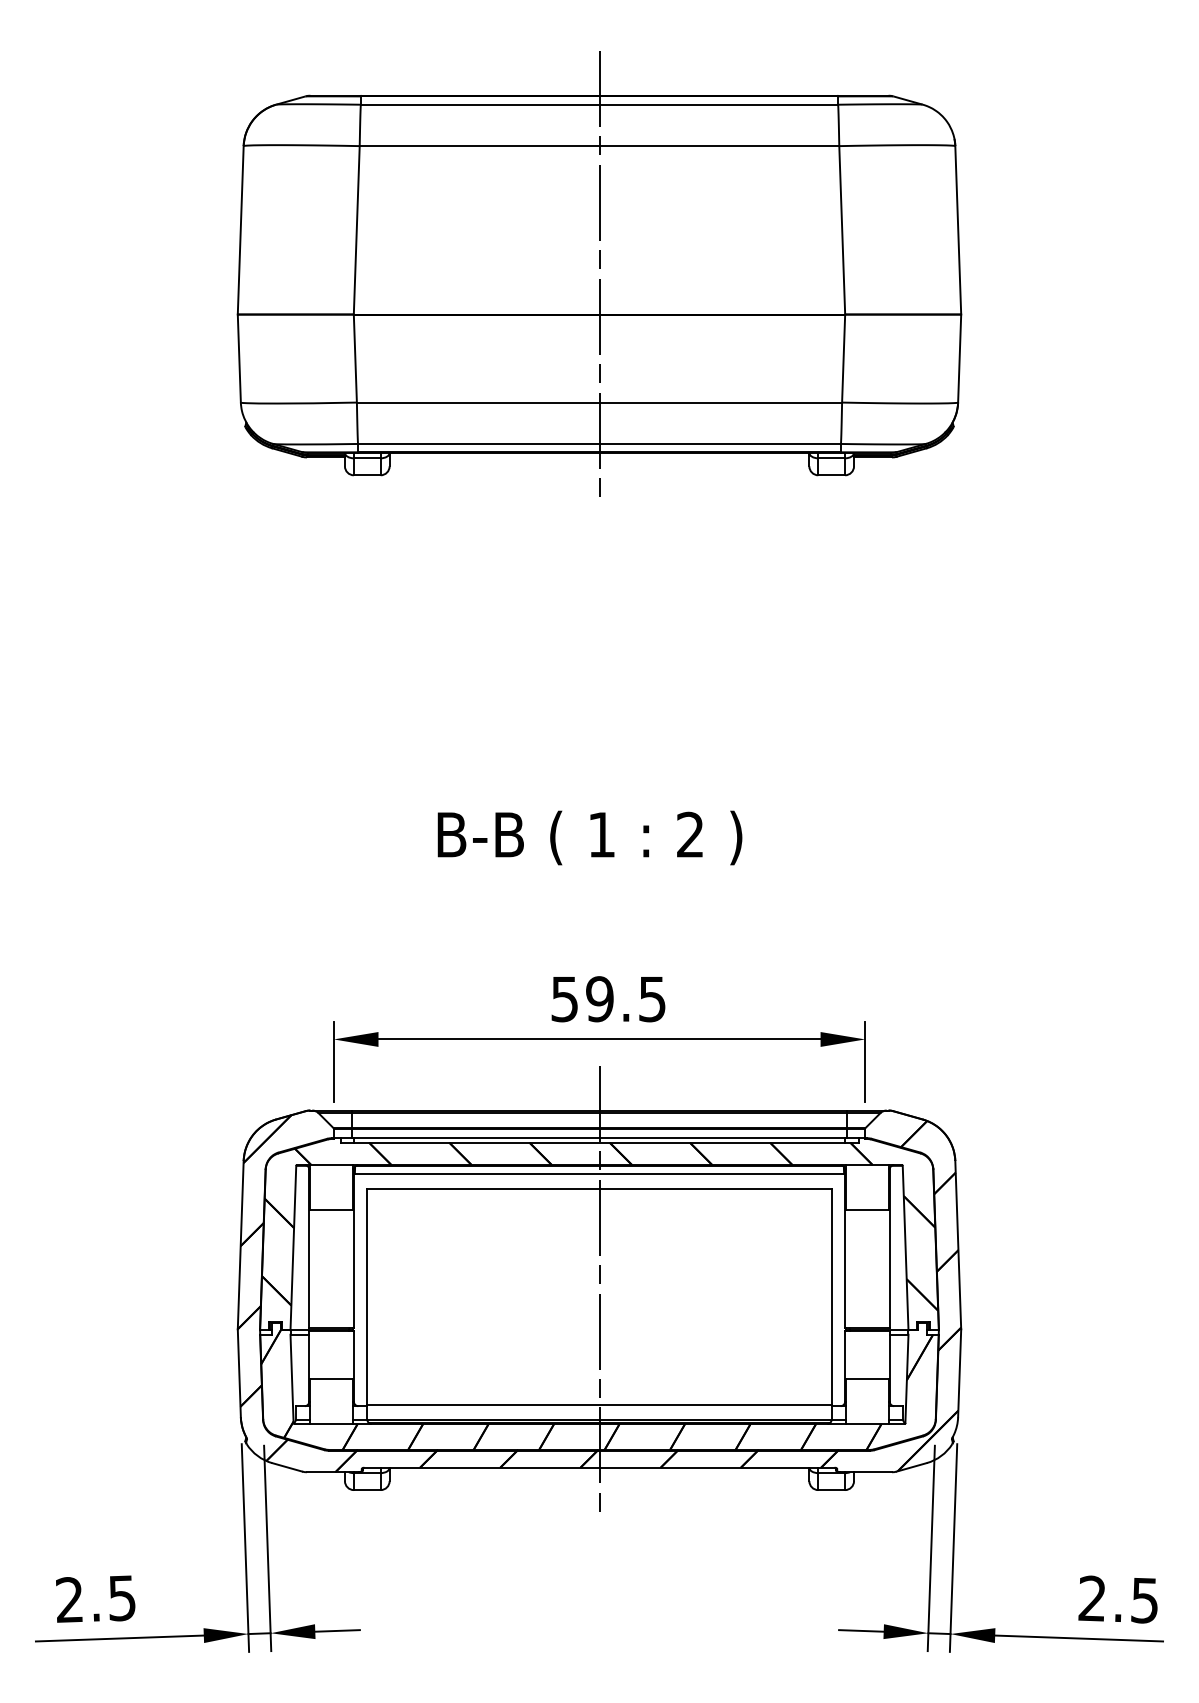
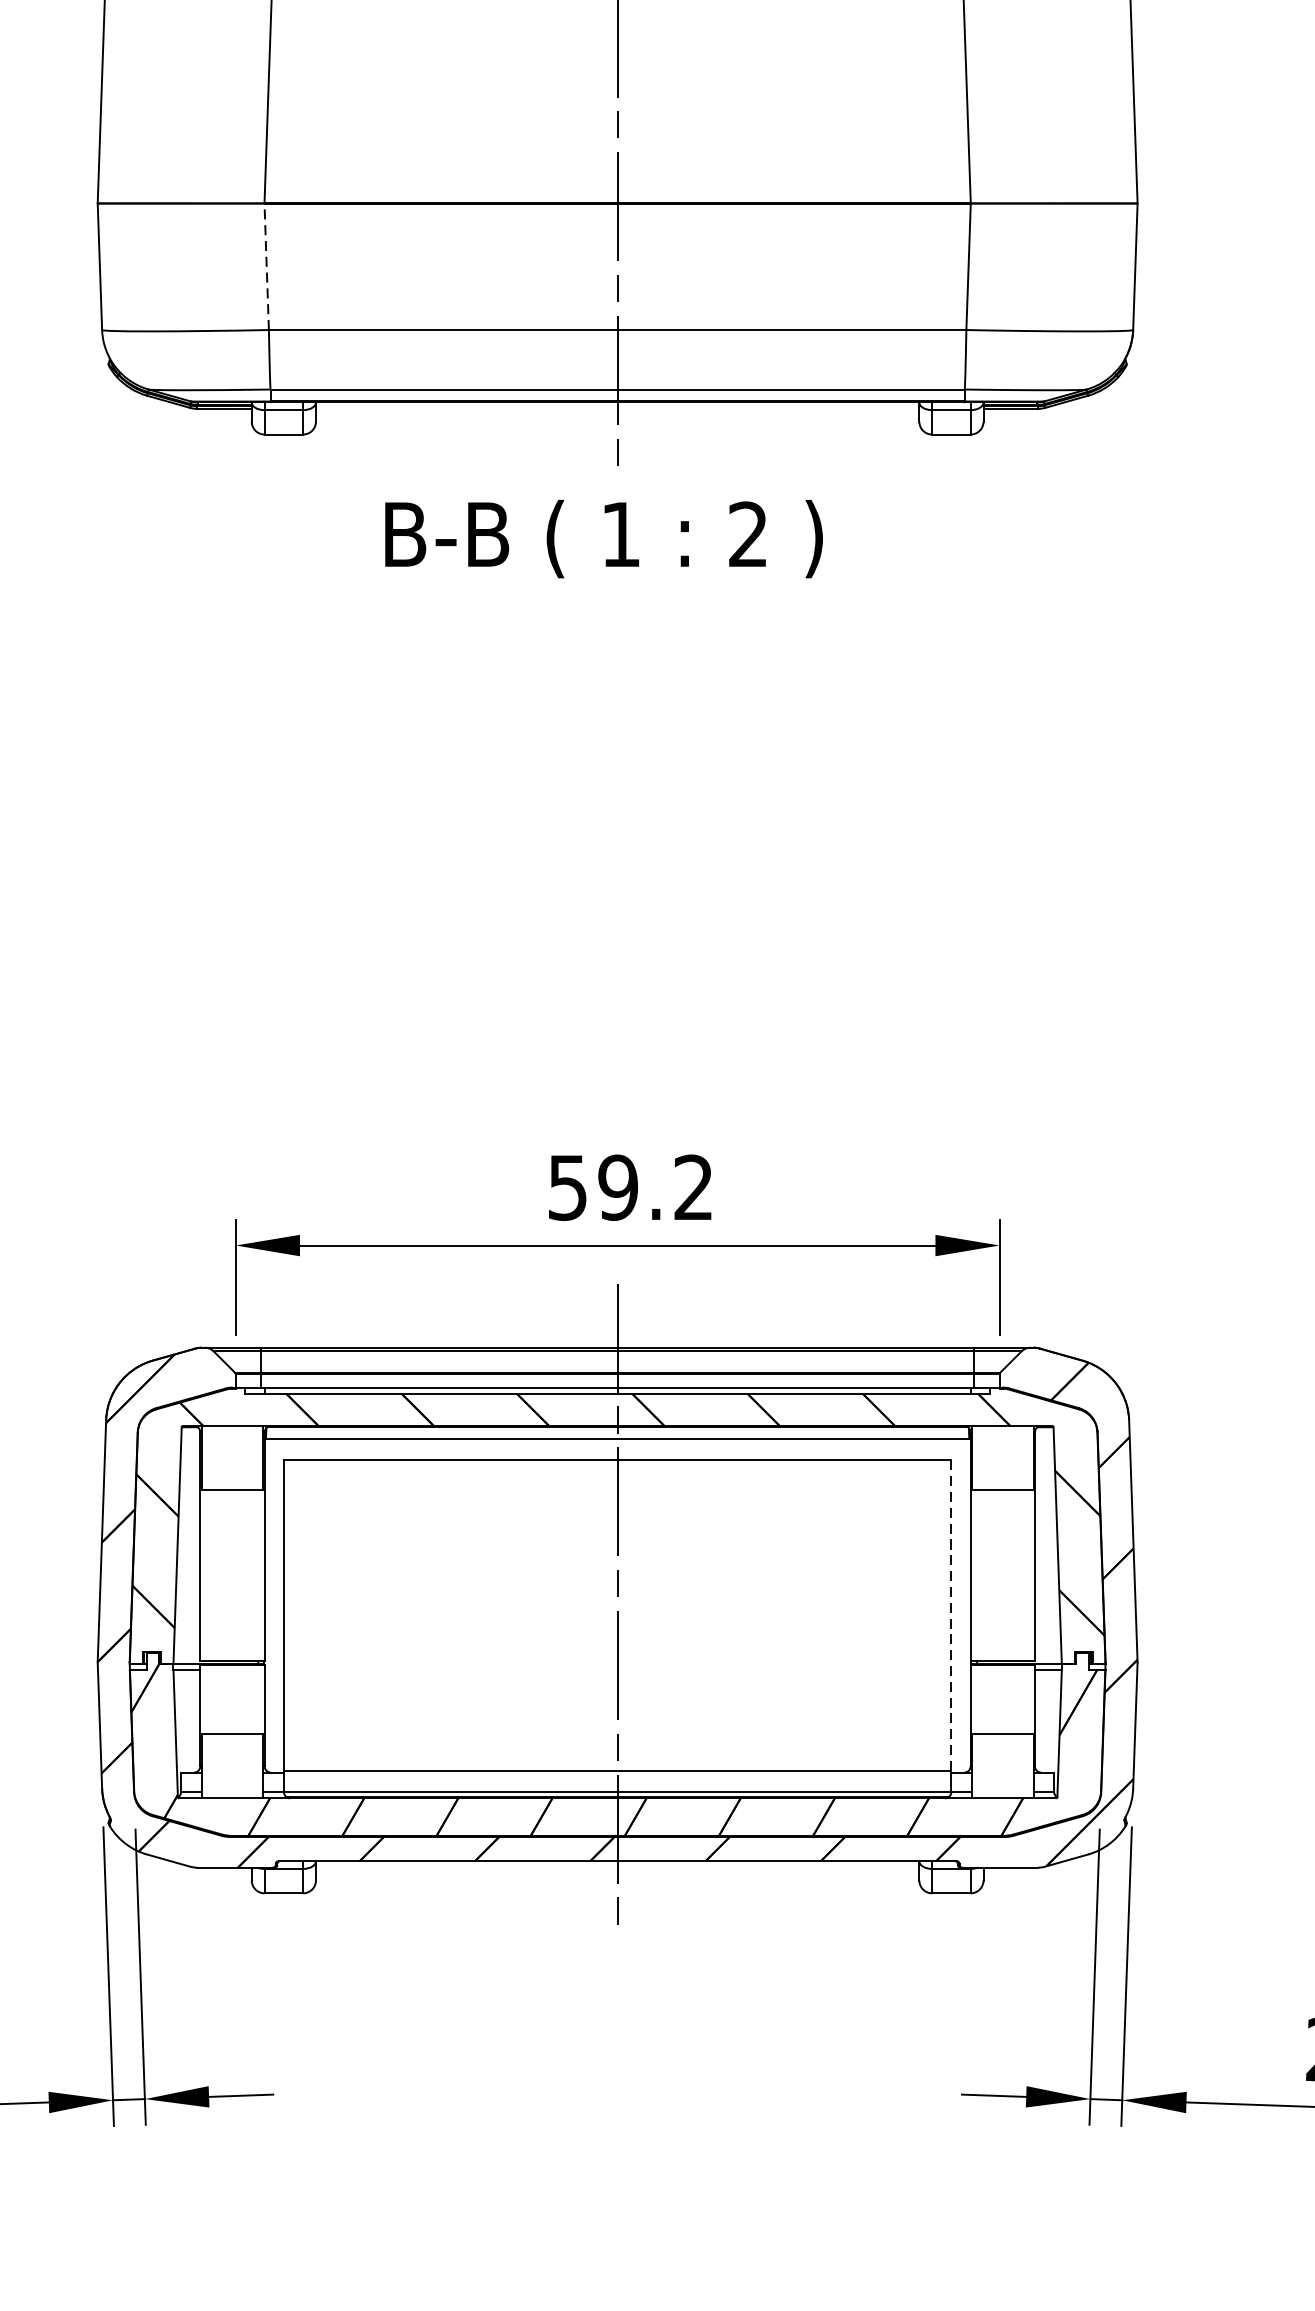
line: (355, 358) -> (266, 266), solid -> dashed
text: (589, 837) -> (603, 538), moved
text: (652, 999) -> (693, 1188), 59.5 -> 59.2
line: (831, 1297) -> (951, 1616), solid -> dashed

